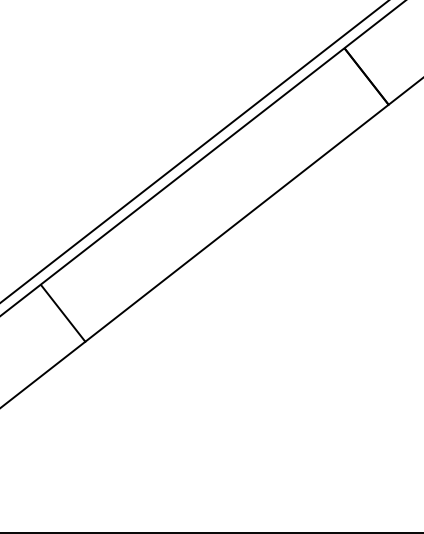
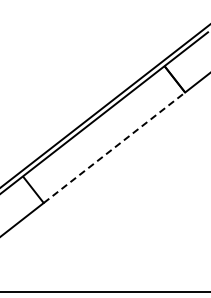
line: (237, 222) -> (114, 147), solid -> dashed

